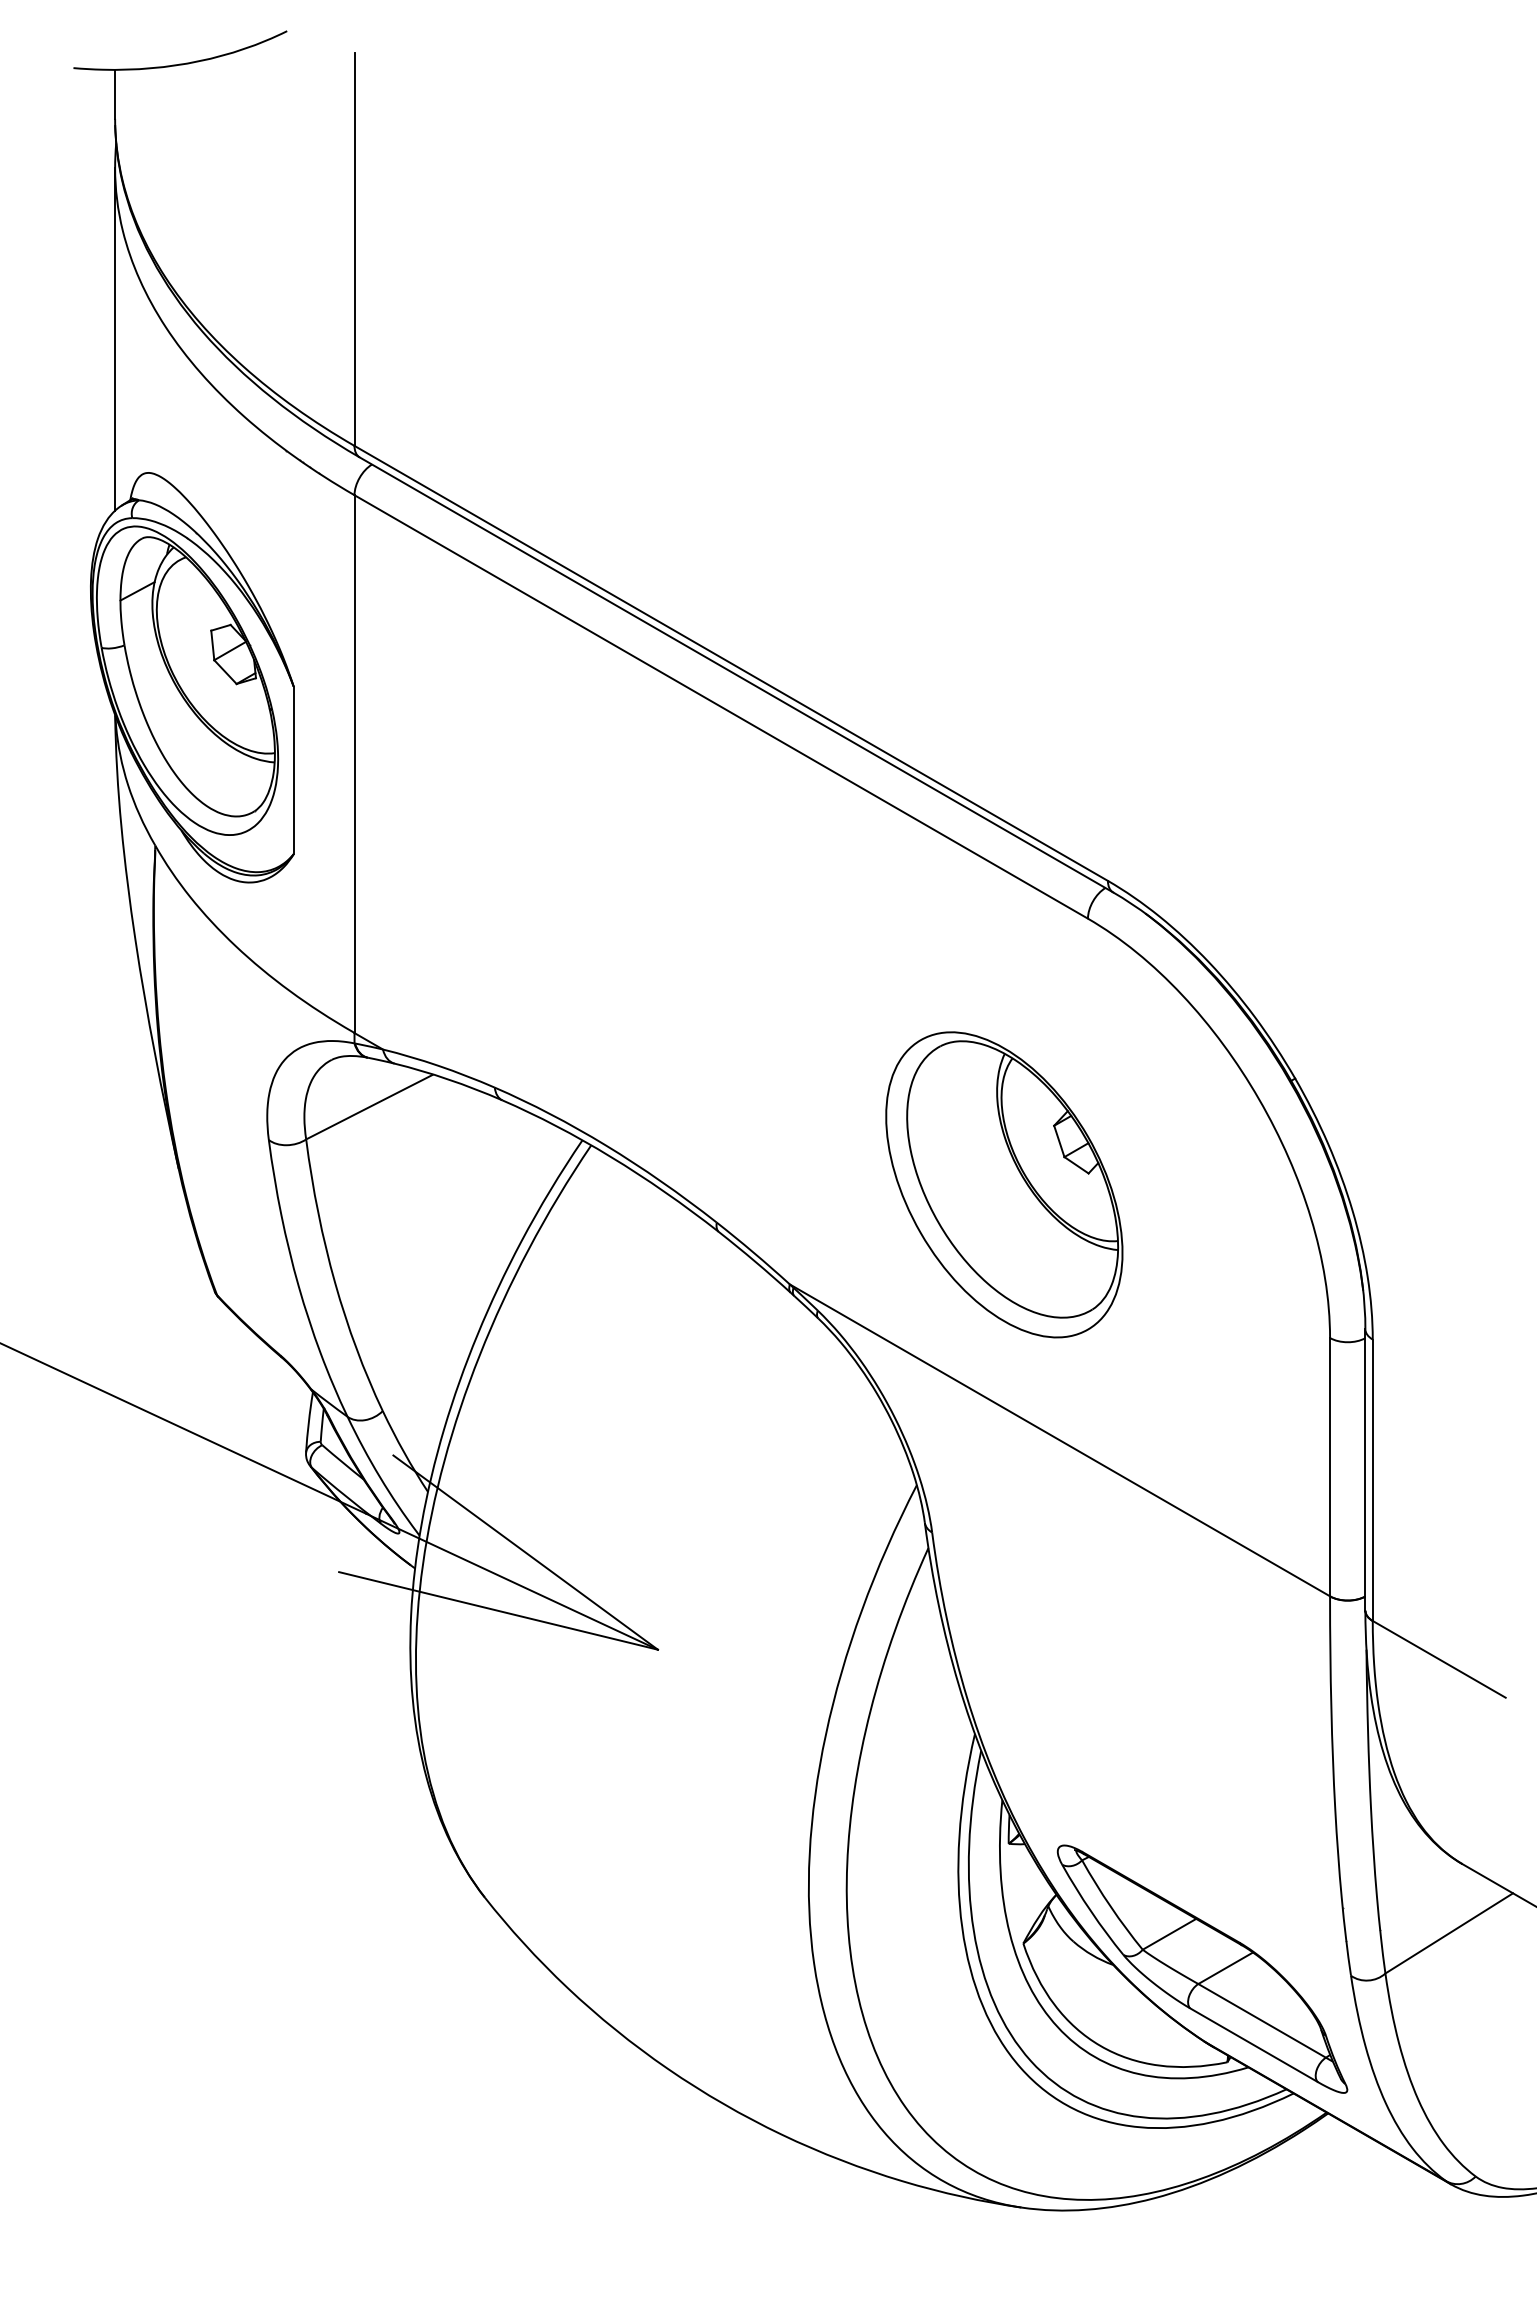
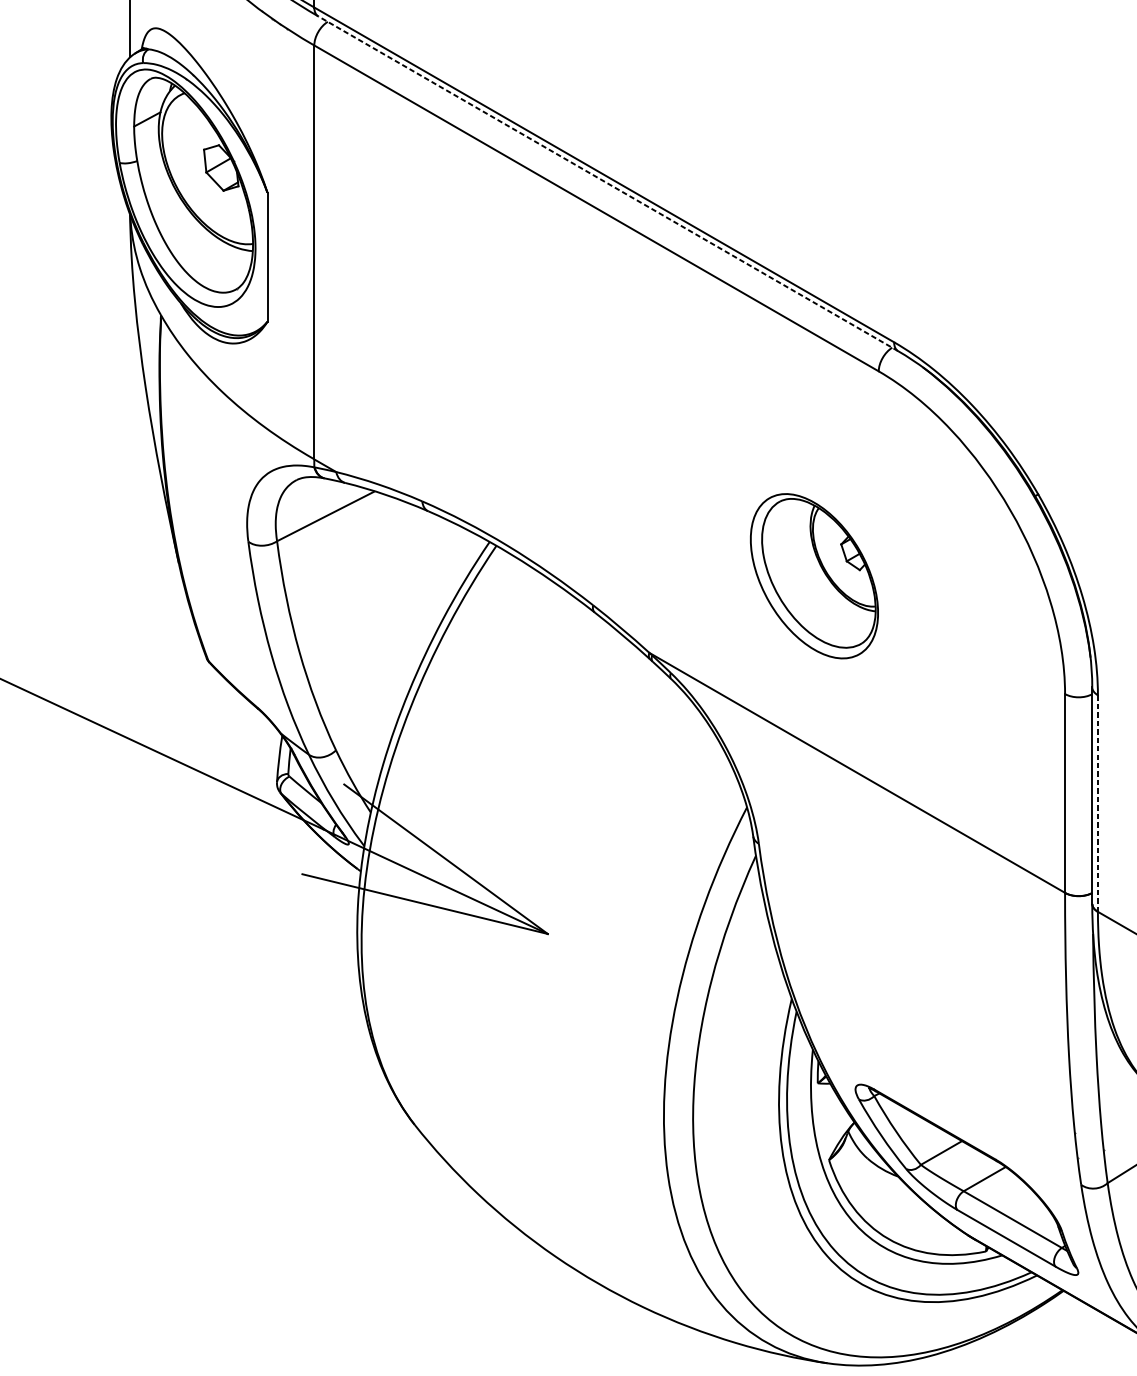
line: (736, 674) -> (608, 183), solid -> dashed
part: (1004, 1184) -> (814, 575), size x0.7
line: (1372, 1480) -> (1097, 803), solid -> dashed

